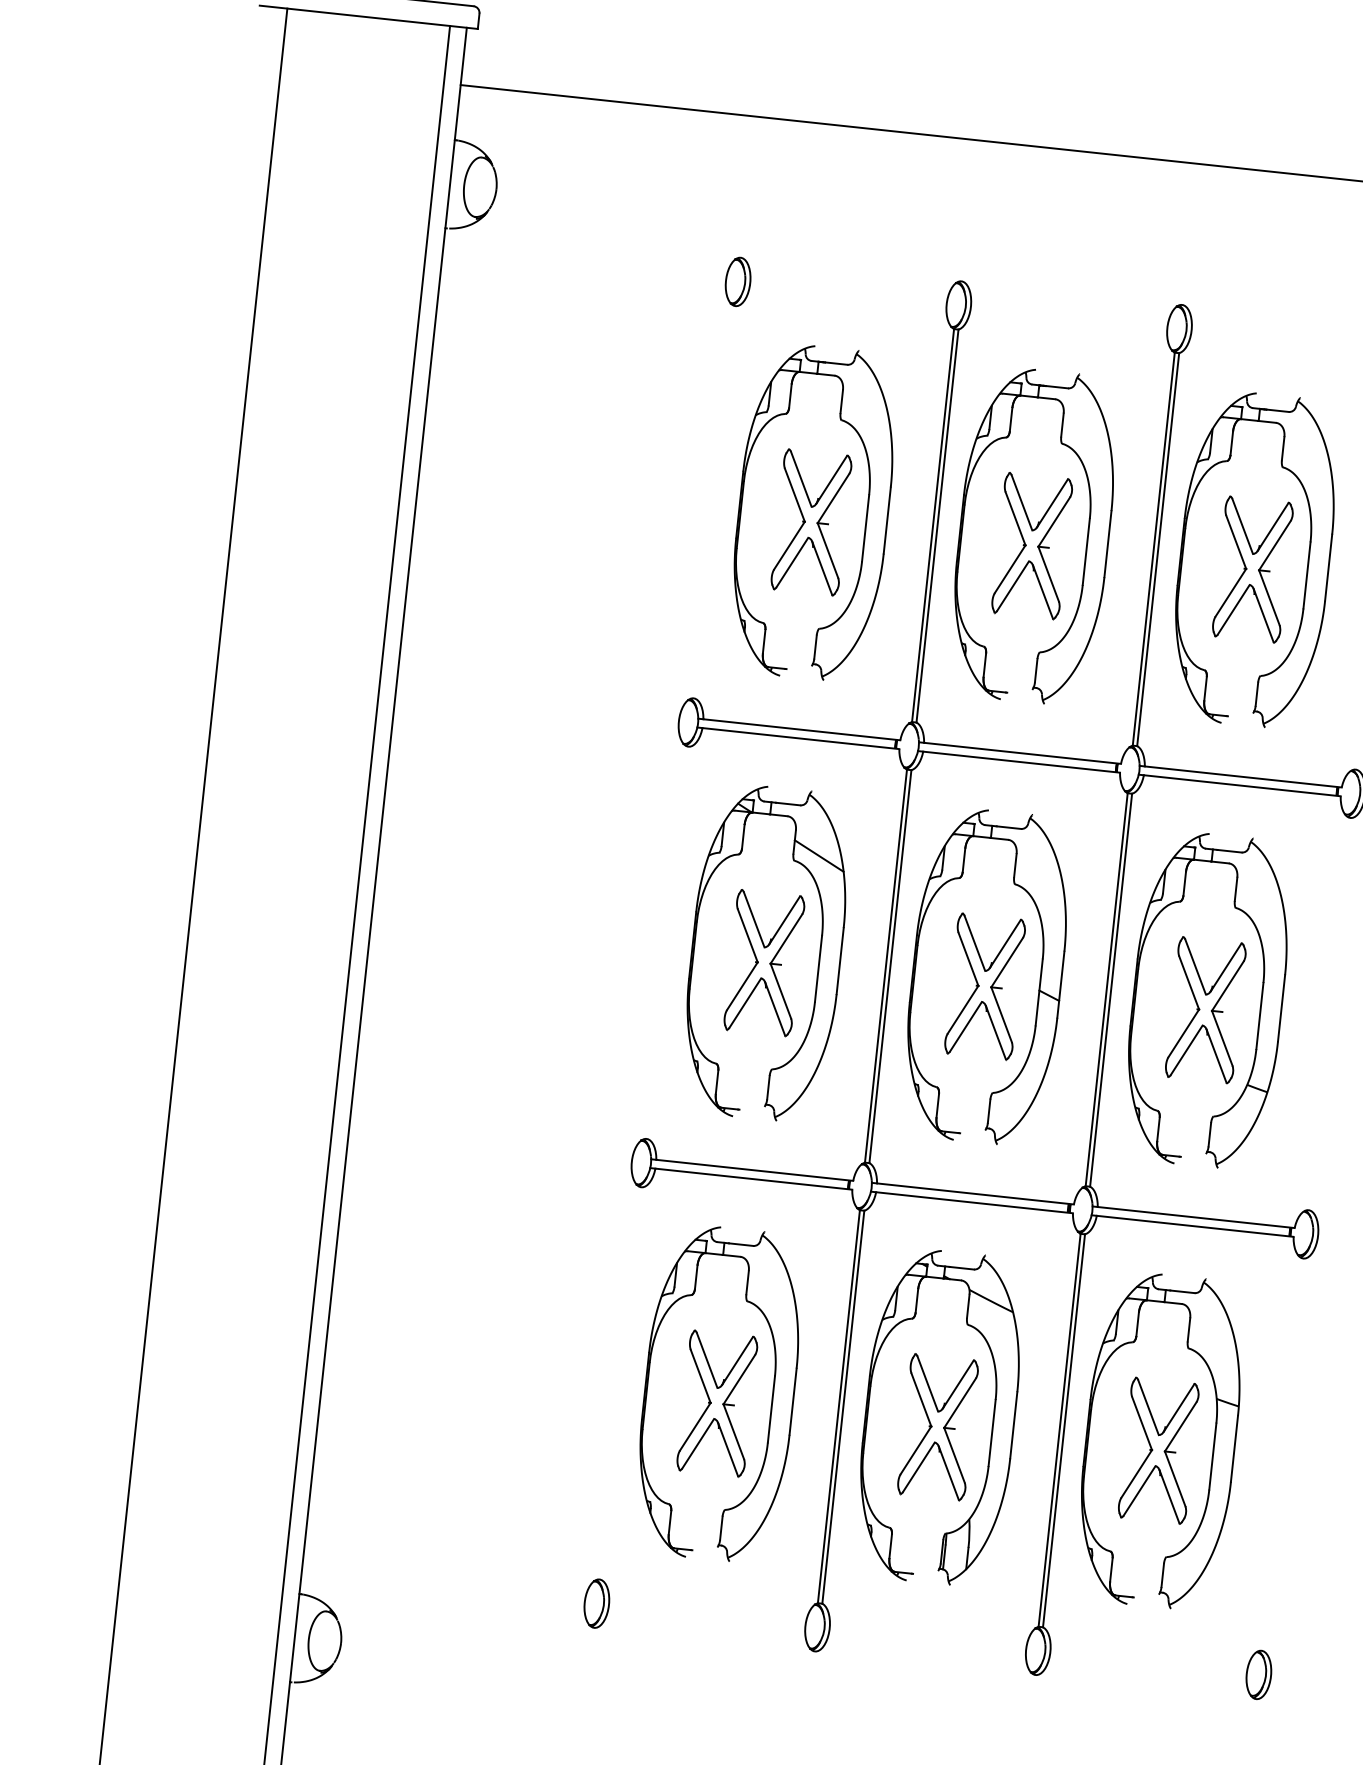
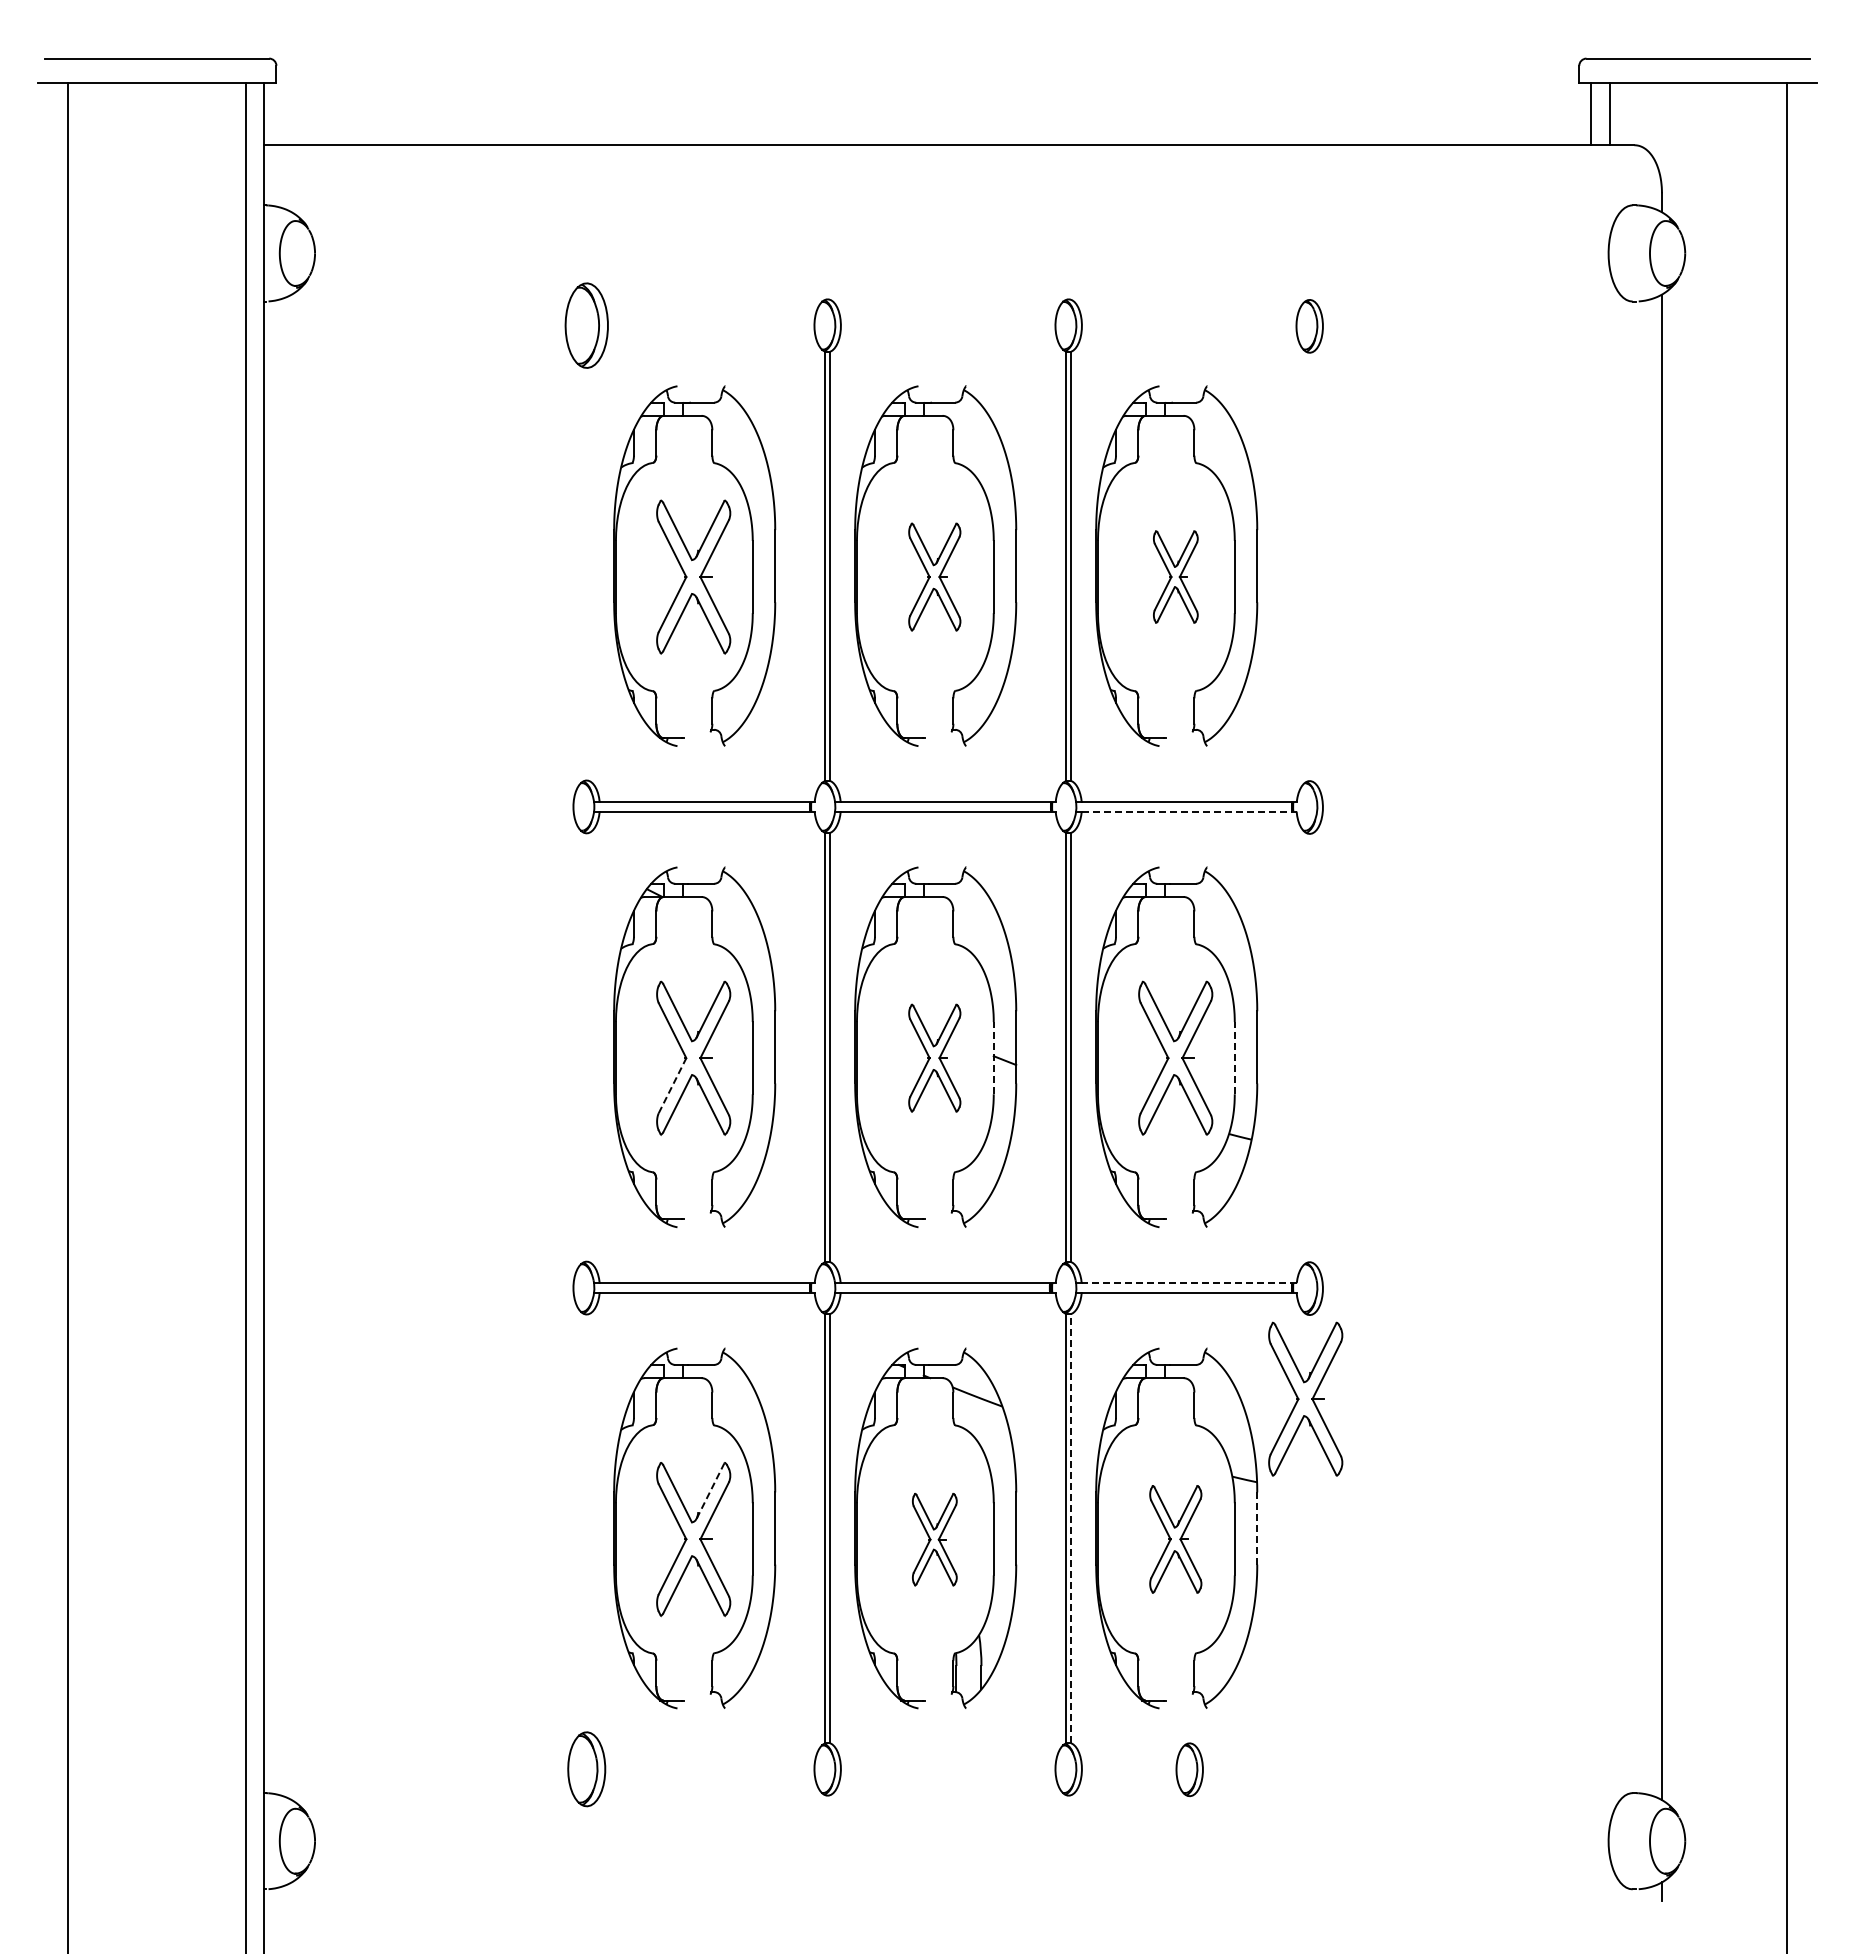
part: (737, 281) -> (586, 325), size x1.6
part: (1032, 545) -> (934, 576), size x0.7
part: (1252, 569) -> (1175, 576), size x0.6
line: (1242, 785) -> (1189, 811), solid -> dashed
line: (819, 856) -> (740, 936), removed
line: (742, 986) -> (672, 1085), solid -> dashed
part: (985, 986) -> (934, 1057), size x0.7
line: (1039, 991) -> (993, 1057), solid -> dashed
line: (1259, 1015) -> (1234, 1057), solid -> dashed
line: (1196, 1217) -> (1189, 1283), solid -> dashed
part: (1291, 1334) -> (1305, 1398), added
line: (737, 1361) -> (710, 1491), solid -> dashed
part: (937, 1427) -> (934, 1539), size x0.6
line: (1064, 1430) -> (1071, 1528), solid -> dashed
line: (1234, 1449) -> (1257, 1529), solid -> dashed
part: (1158, 1450) -> (1175, 1539), size x0.7
part: (596, 1602) -> (586, 1768), size x1.4
part: (1258, 1674) -> (1189, 1769), moved

